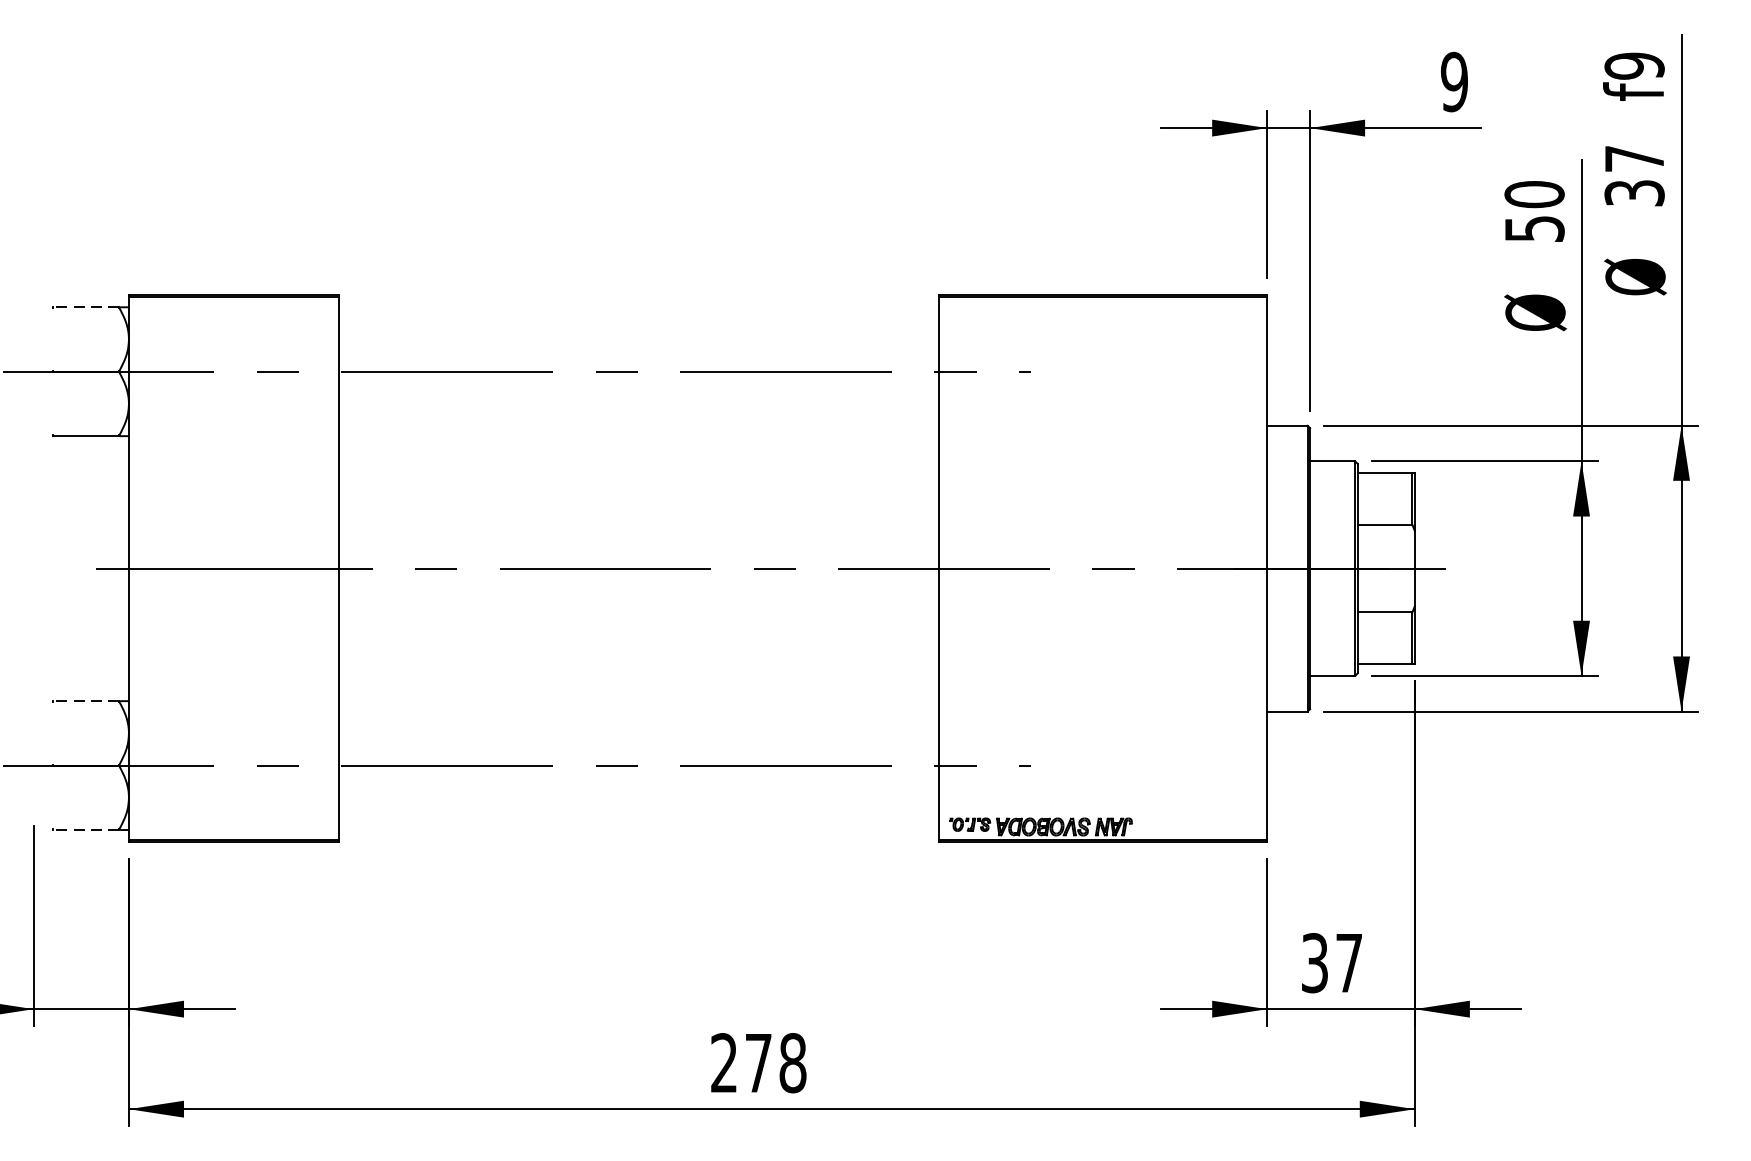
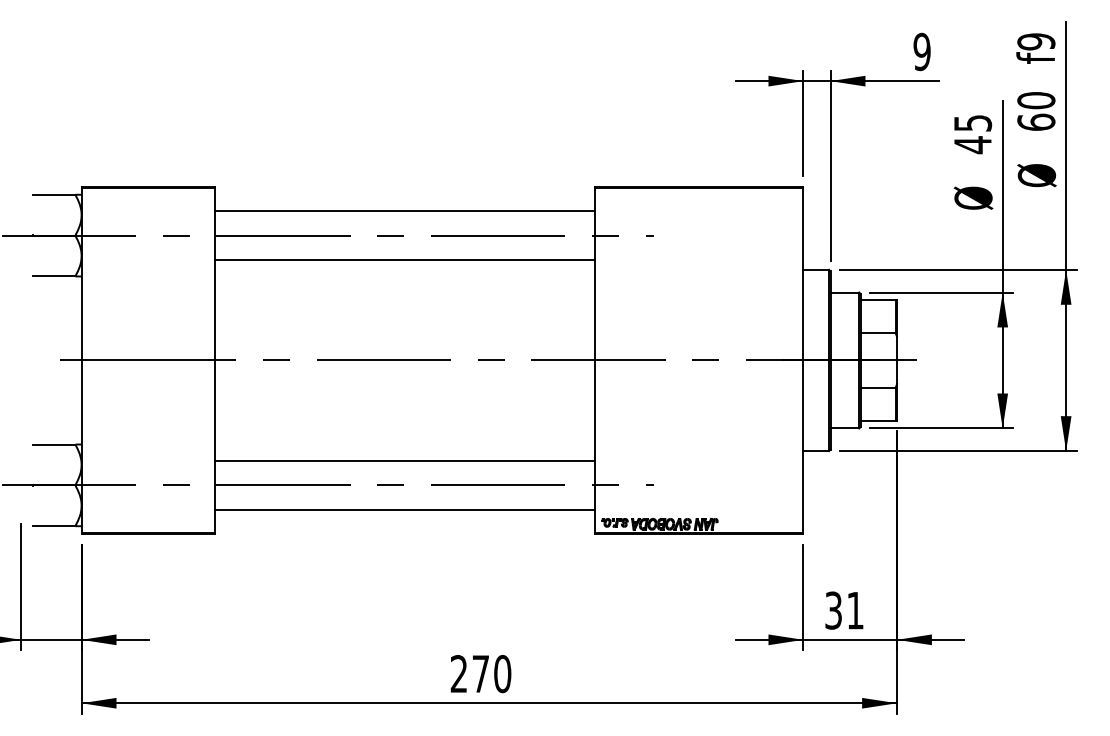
text: (1634, 175) -> (1036, 111), 37 -> 60
text: (1533, 212) -> (972, 134), 50 -> 45
line: (84, 306) -> (53, 194), dashed -> solid
line: (638, 333) -> (404, 211), added
line: (638, 409) -> (404, 259), added
line: (84, 701) -> (53, 444), dashed -> solid
line: (638, 727) -> (404, 461), added
line: (638, 803) -> (404, 509), added
line: (84, 830) -> (53, 526), dashed -> solid
text: (1349, 962) -> (855, 610), 37 -> 31
text: (792, 1062) -> (502, 673), 278 -> 270

